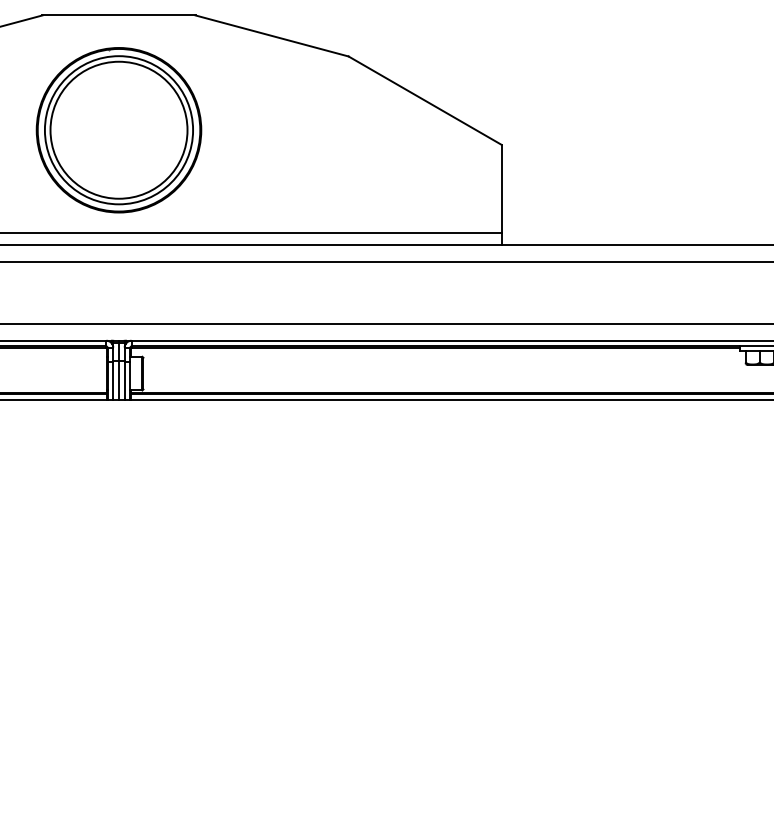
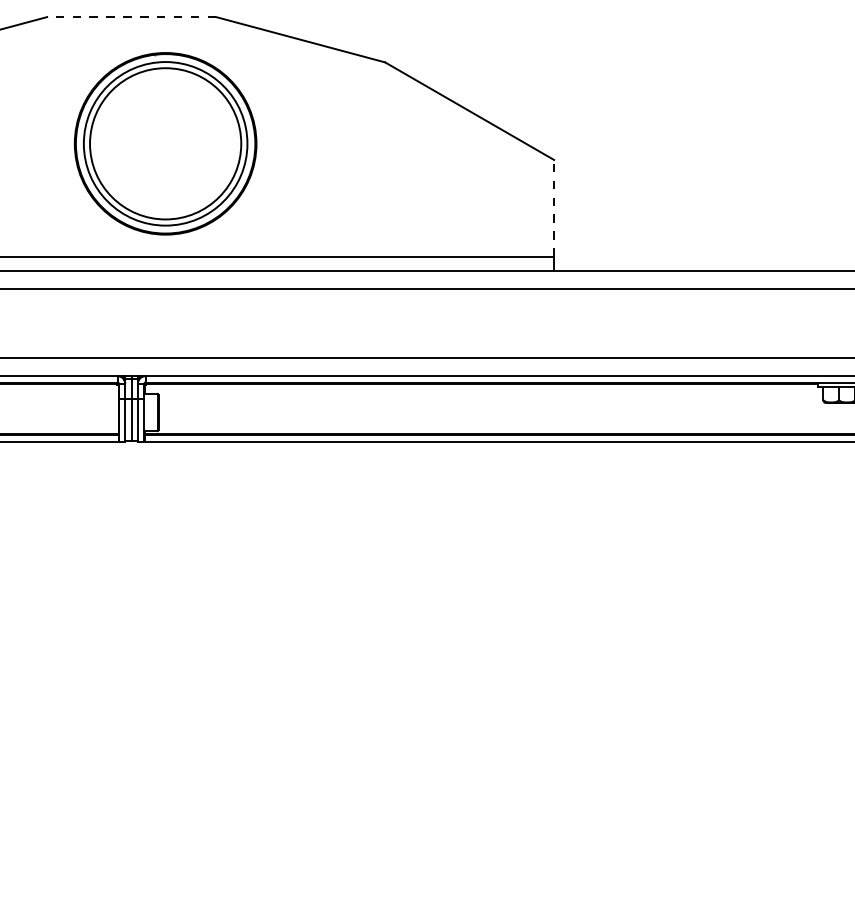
line: (118, 15) -> (131, 17), solid -> dashed
part: (118, 129) -> (165, 143), moved
line: (502, 187) -> (554, 207), solid -> dashed

